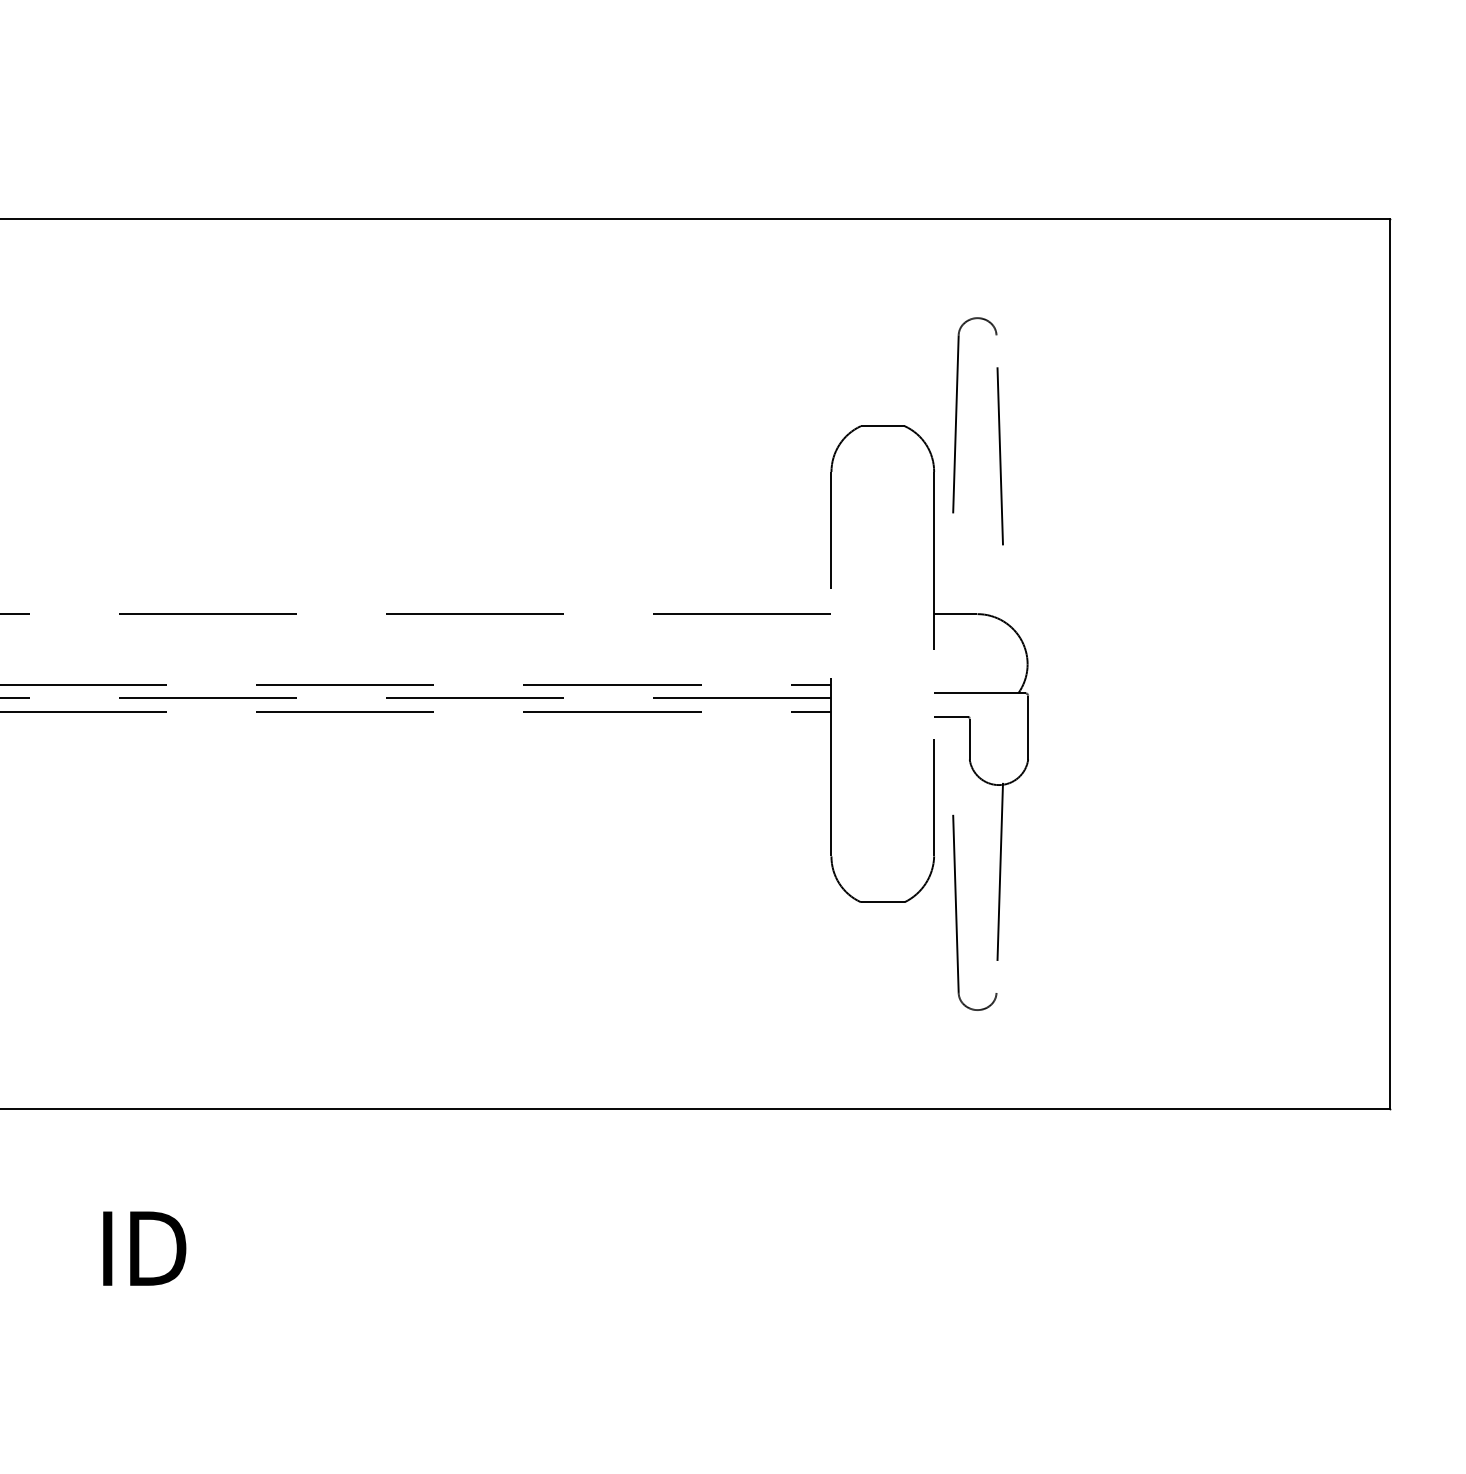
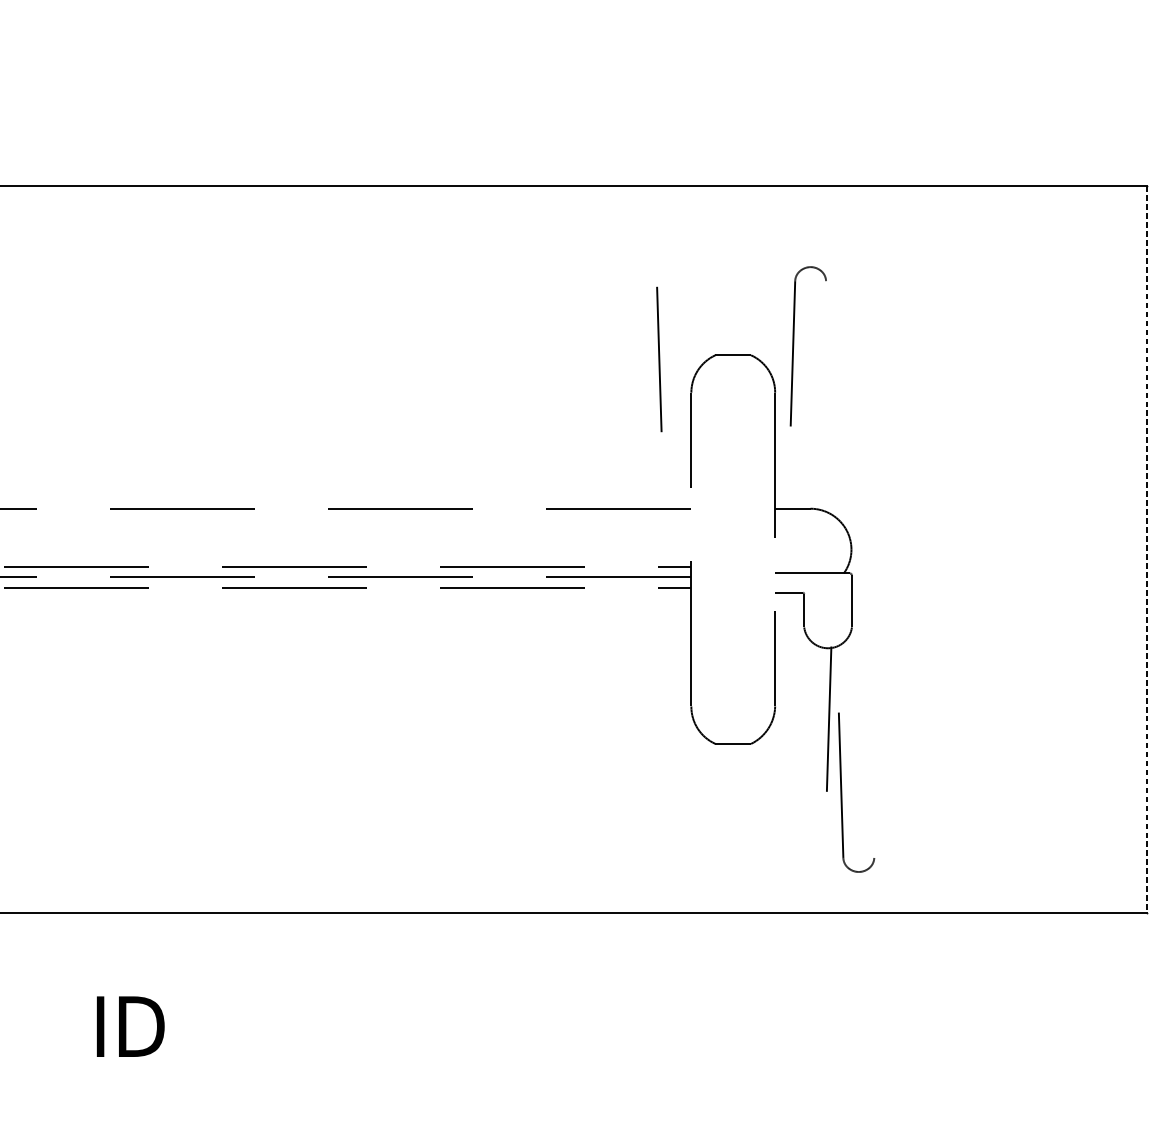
line: (999, 456) -> (658, 359), moved
line: (1390, 664) -> (1147, 549), solid -> dashed
part: (957, 912) -> (842, 792), moved

